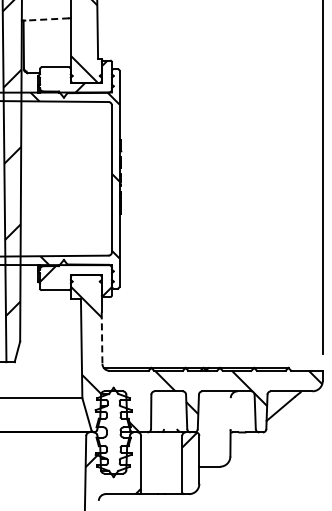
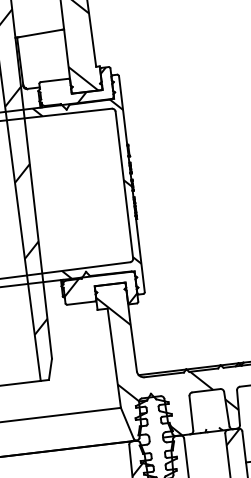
line: (47, 19) -> (40, 33), dashed -> solid
line: (102, 338) -> (133, 345), dashed -> solid

